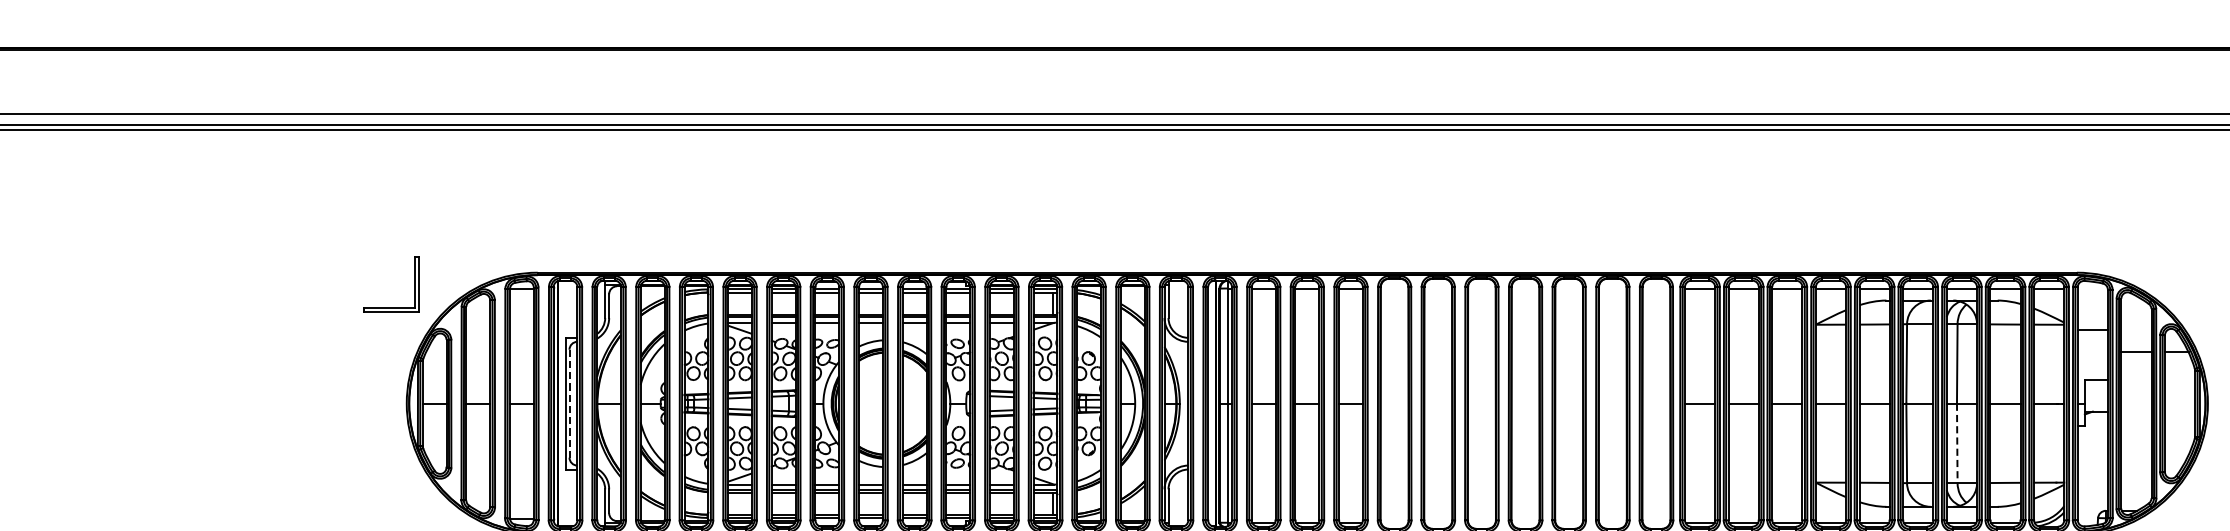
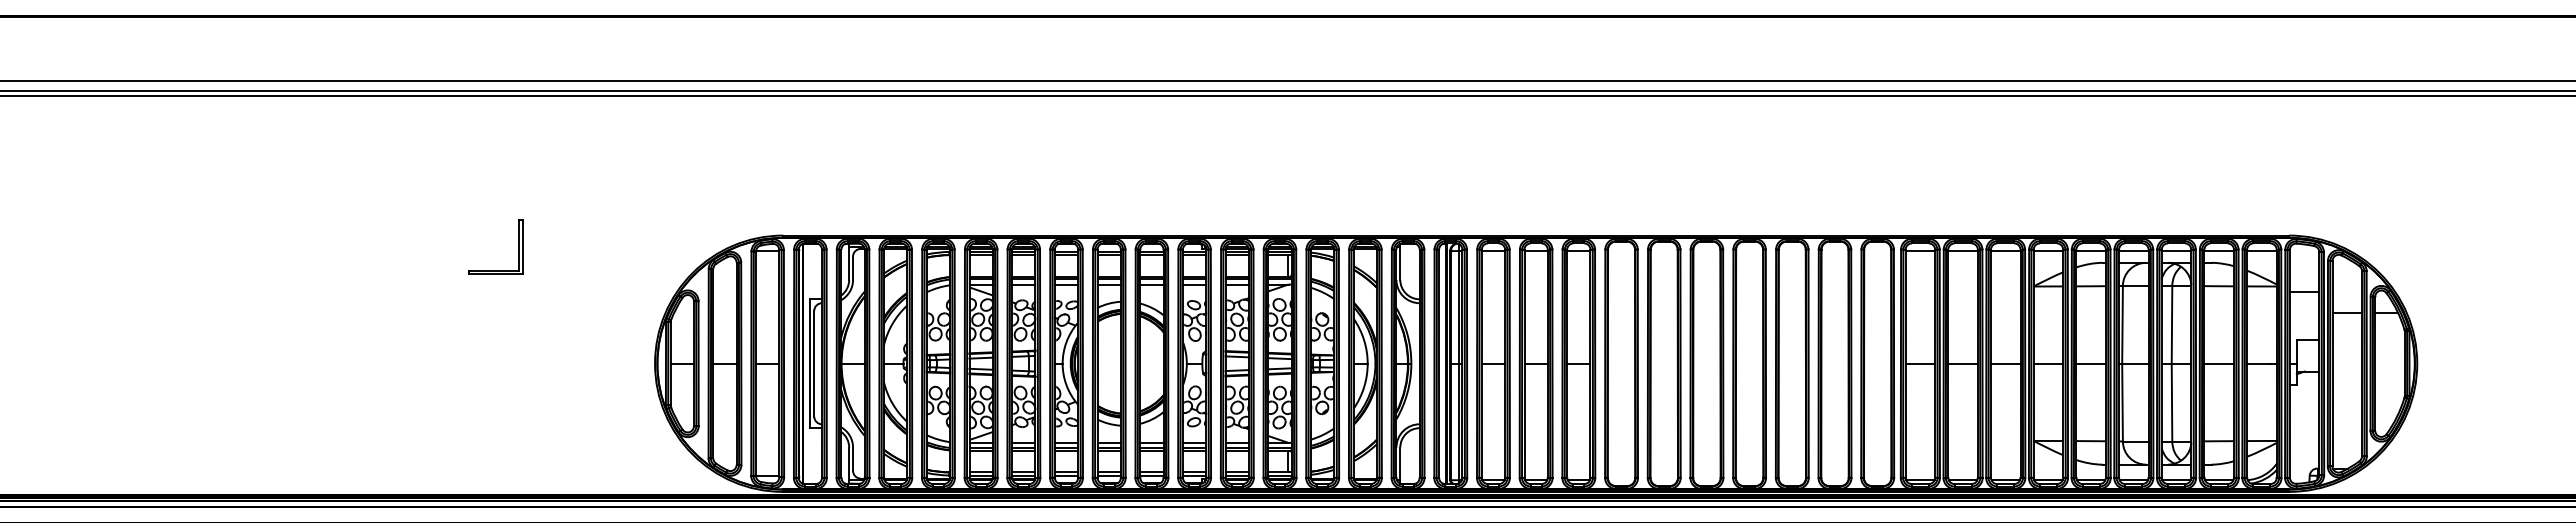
part: (414, 283) -> (518, 246), moved
line: (569, 403) -> (814, 363), dashed -> solid
line: (1957, 443) -> (2172, 402), dashed -> solid

